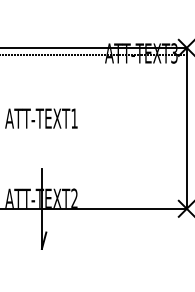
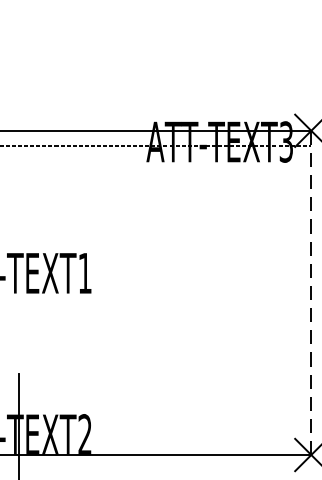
line: (186, 128) -> (310, 293), solid -> dashed

